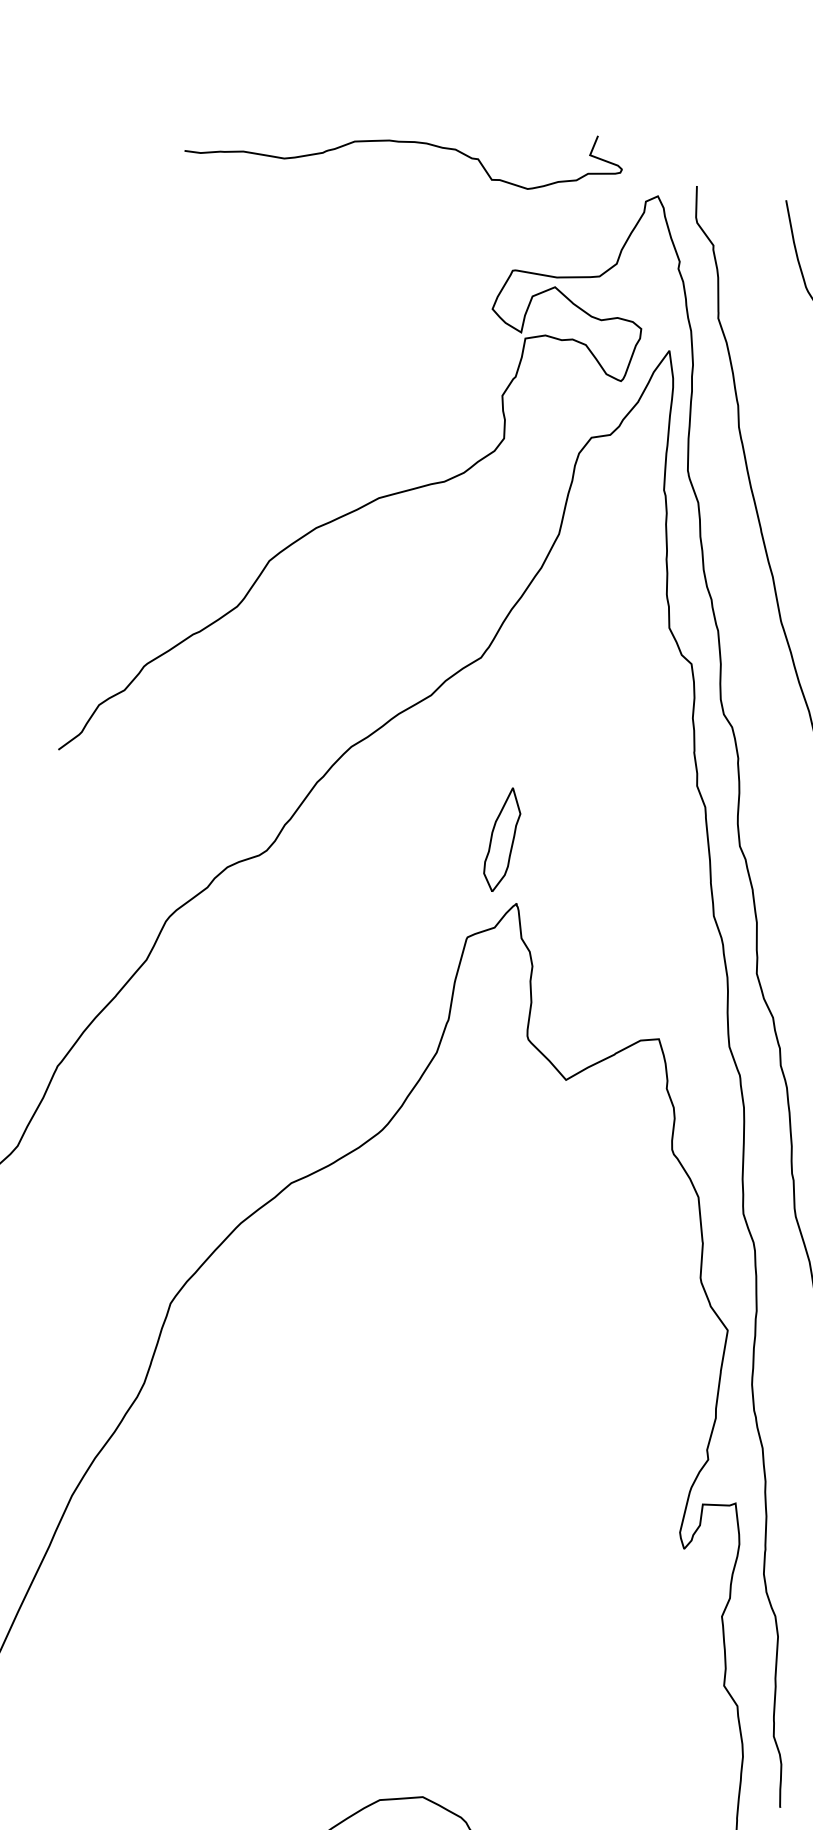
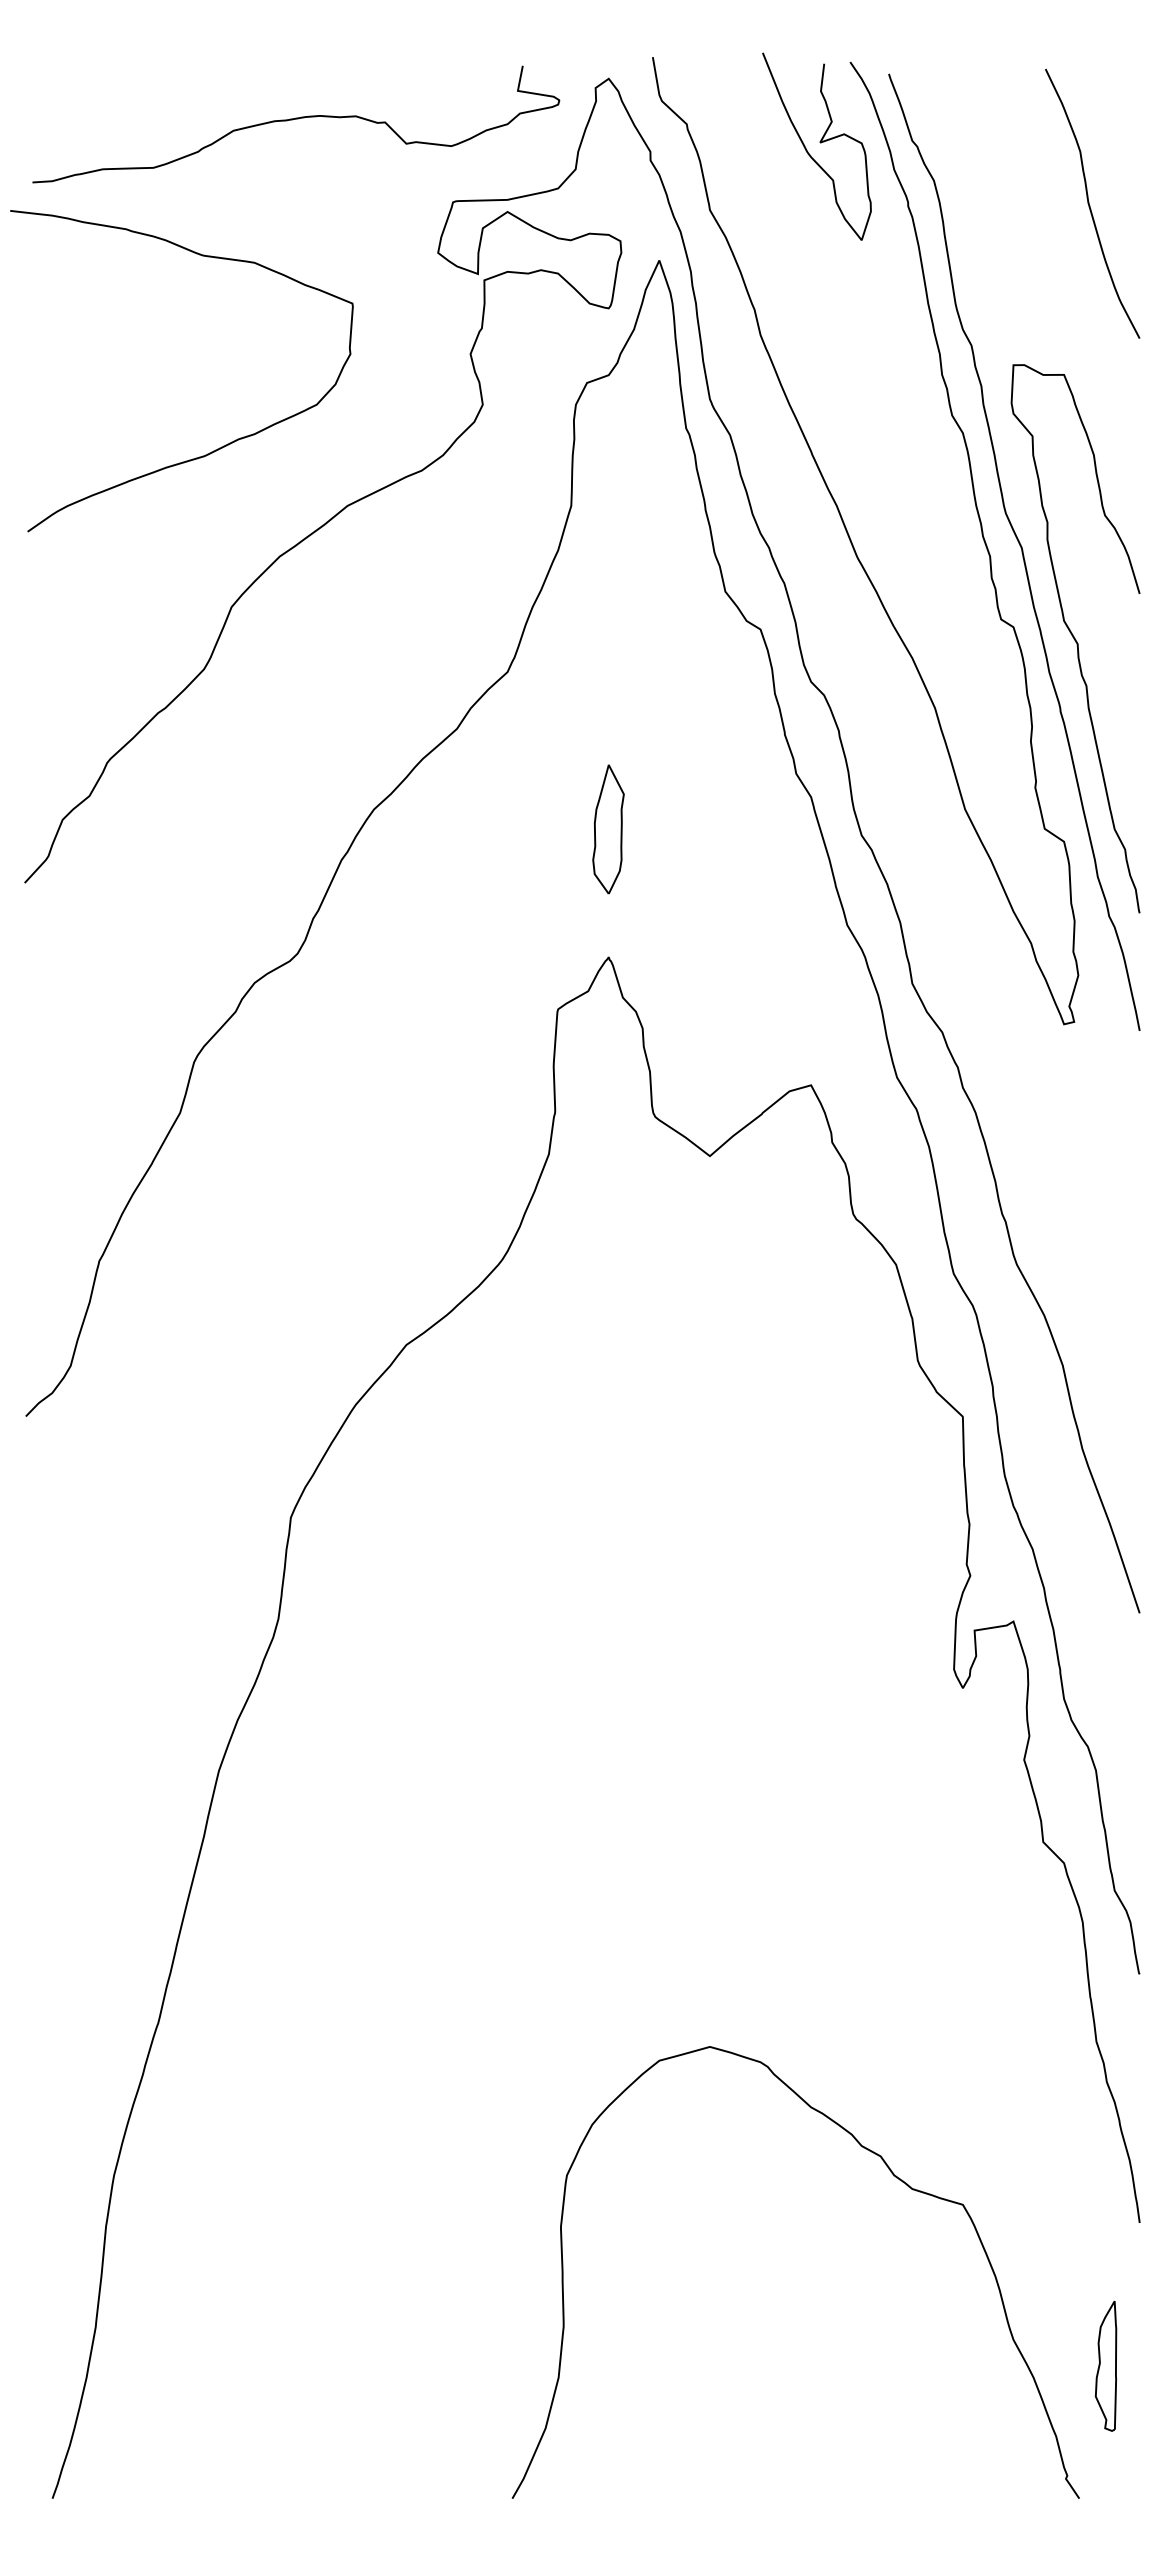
curve: (407, 142) -> (296, 119), moved
curve: (285, 430) -> (219, 447), added
part: (502, 839) -> (608, 829), moved

